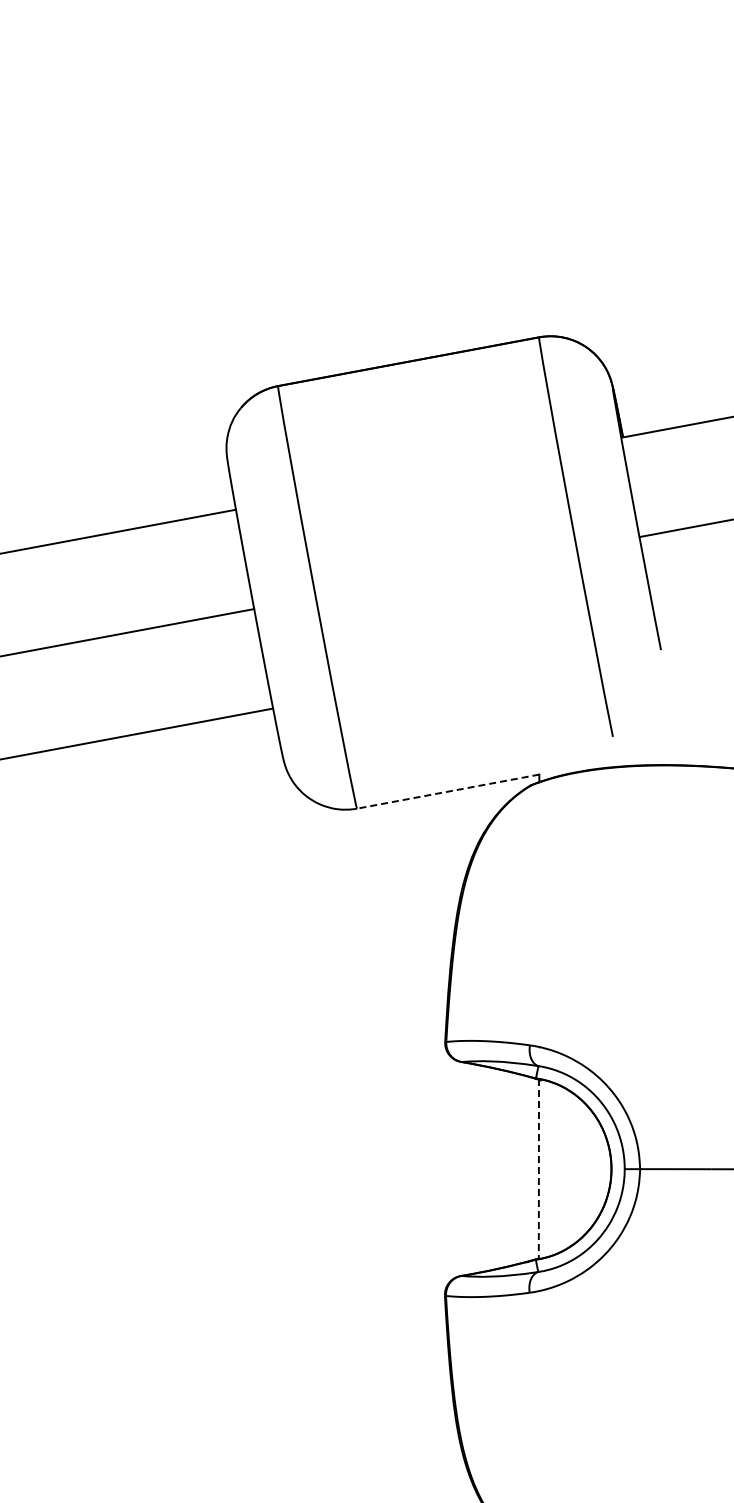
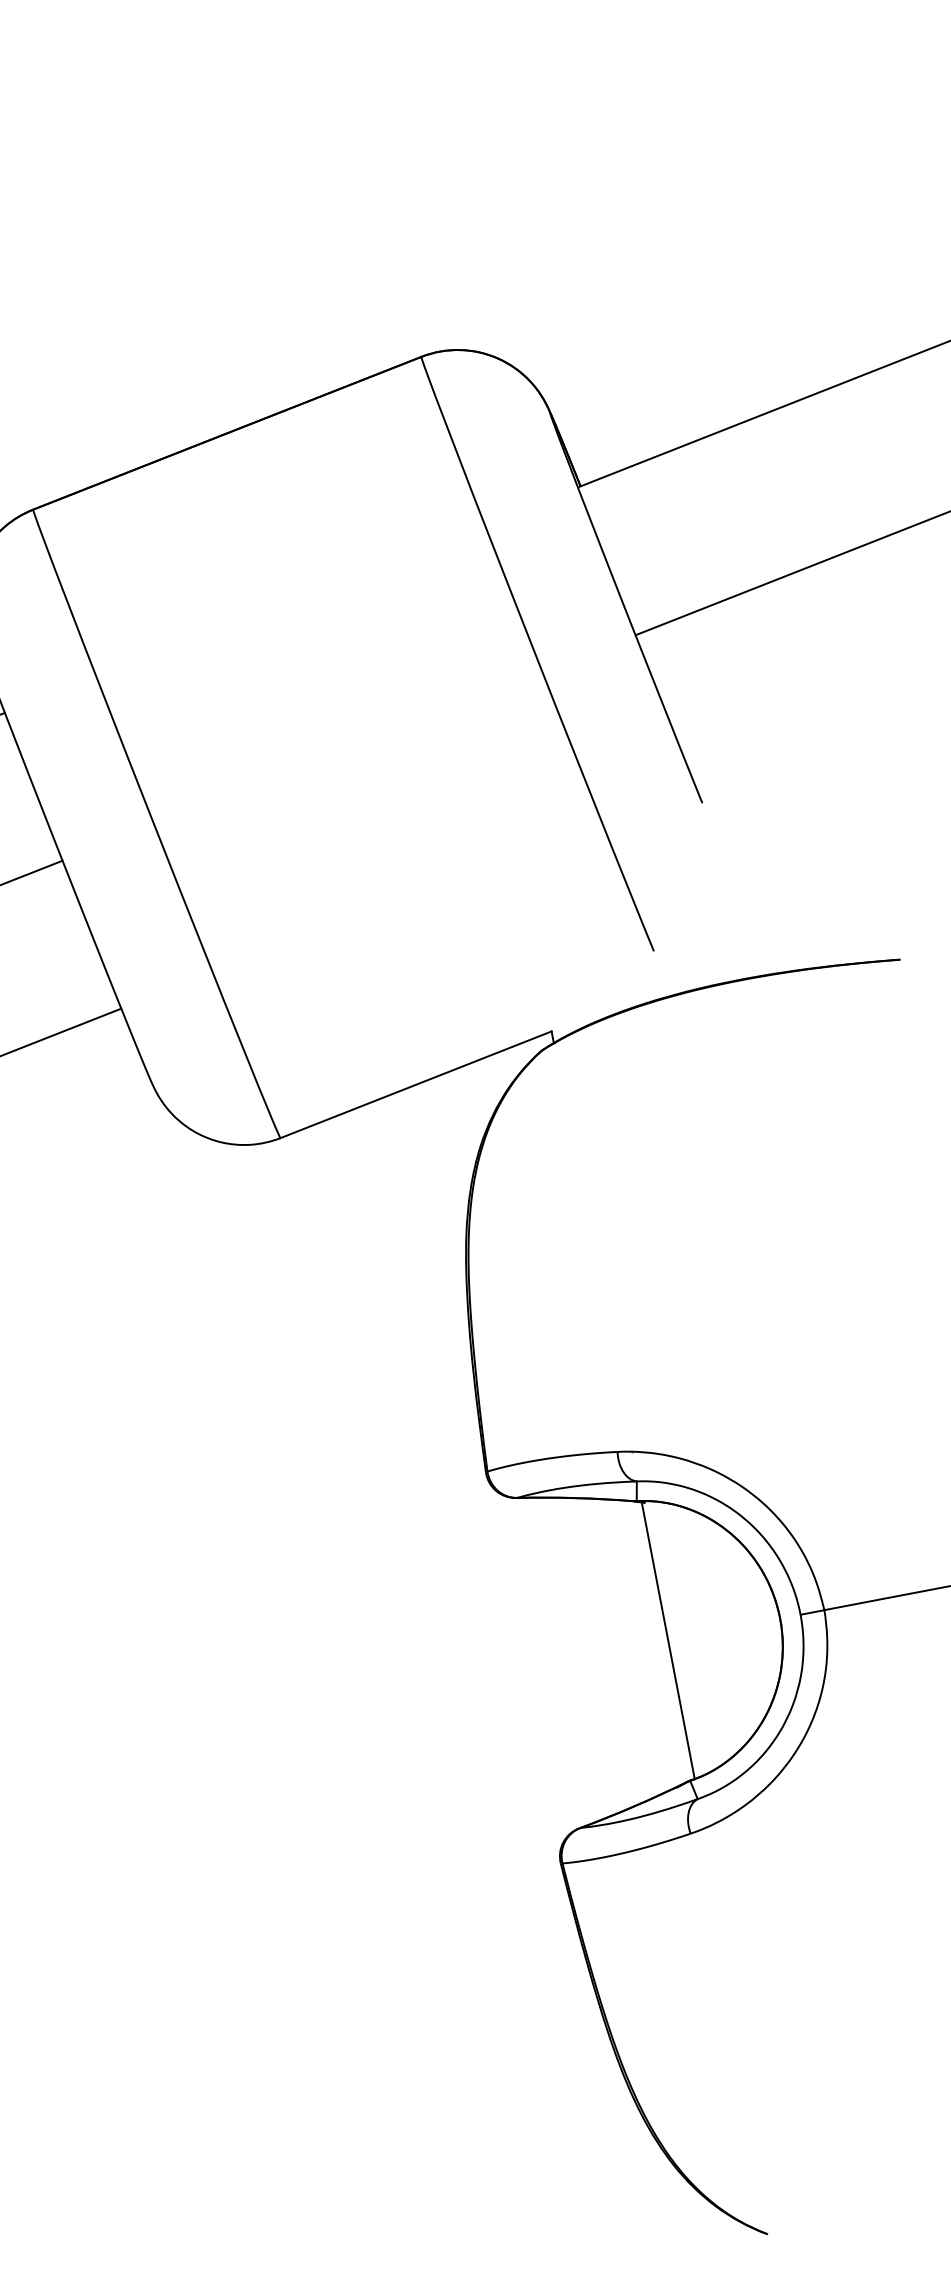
line: (448, 791) -> (416, 1084), dashed -> solid
line: (538, 1169) -> (667, 1640), dashed -> solid

